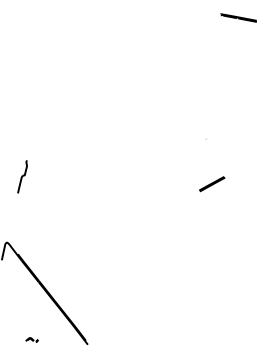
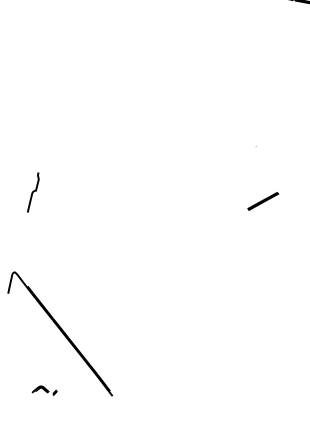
part: (31, 339) -> (44, 389), size x1.67

